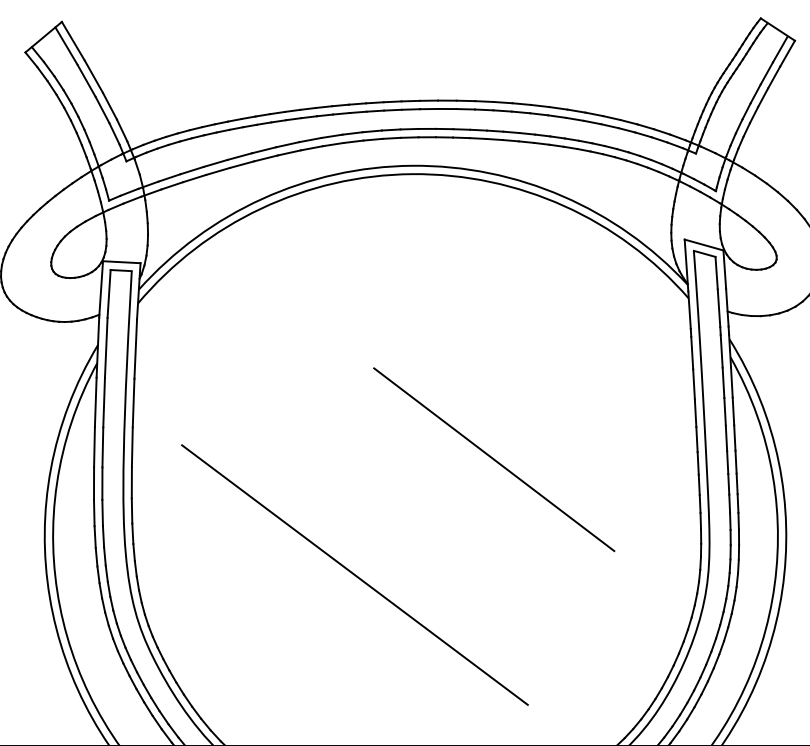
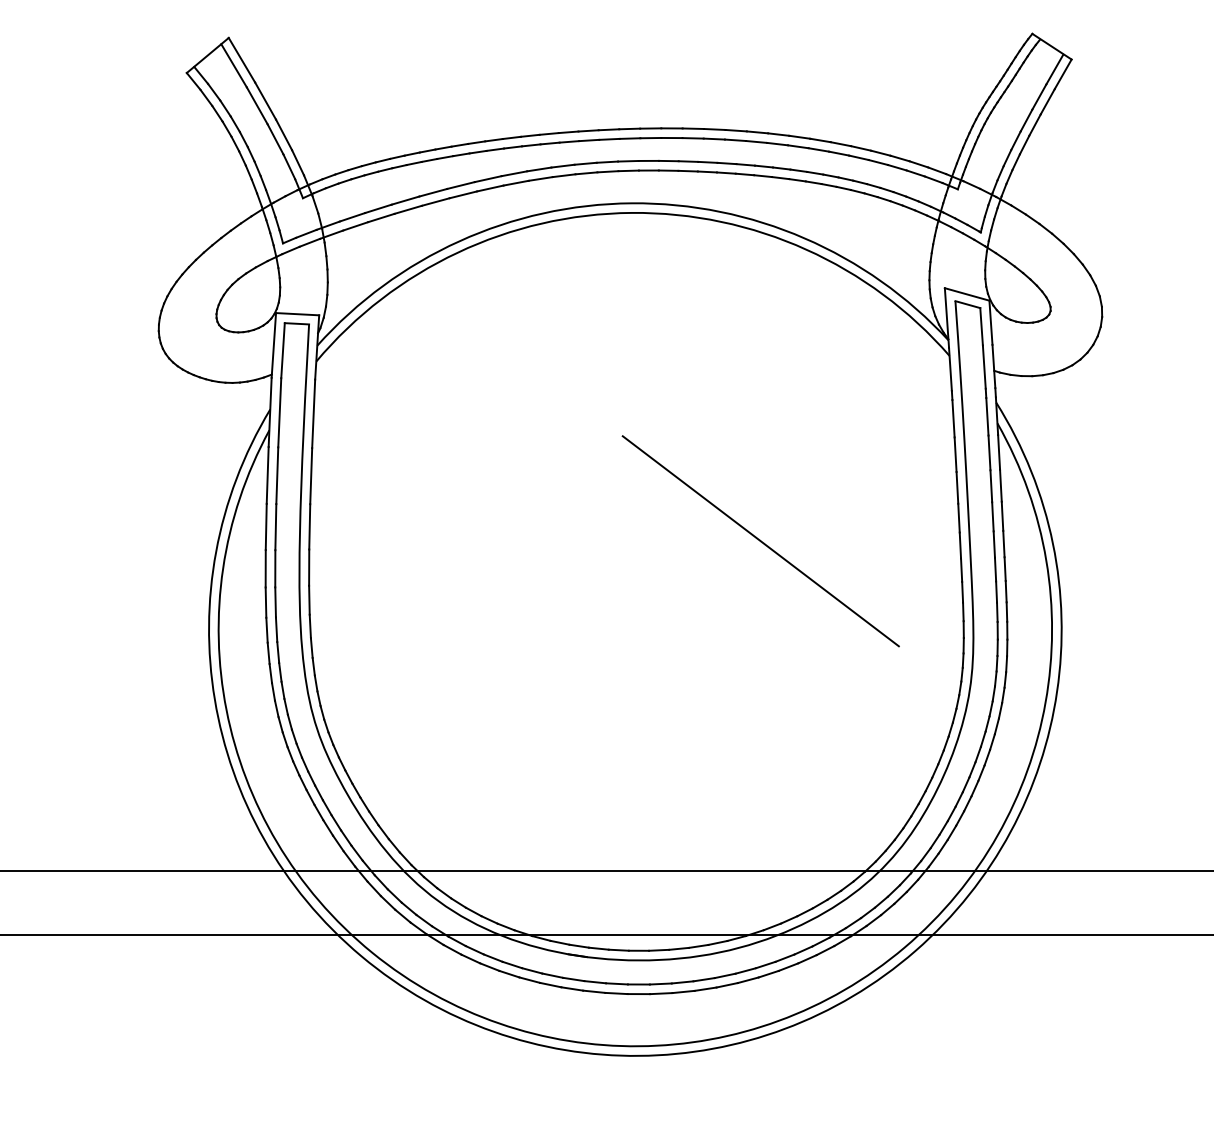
line: (493, 459) -> (760, 541), moved
line: (354, 574) -> (565, 673), removed

